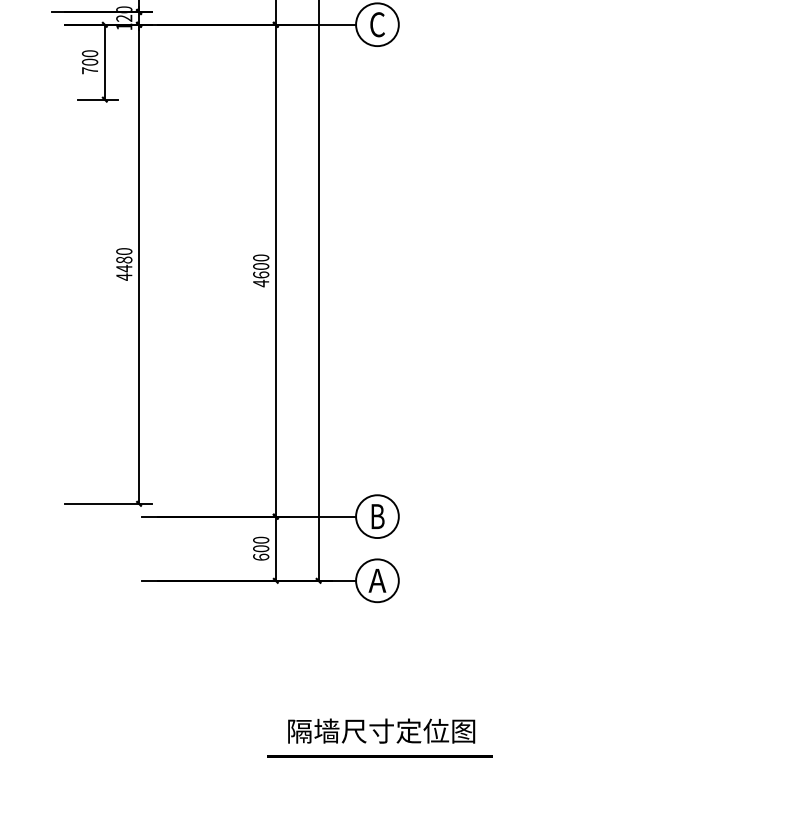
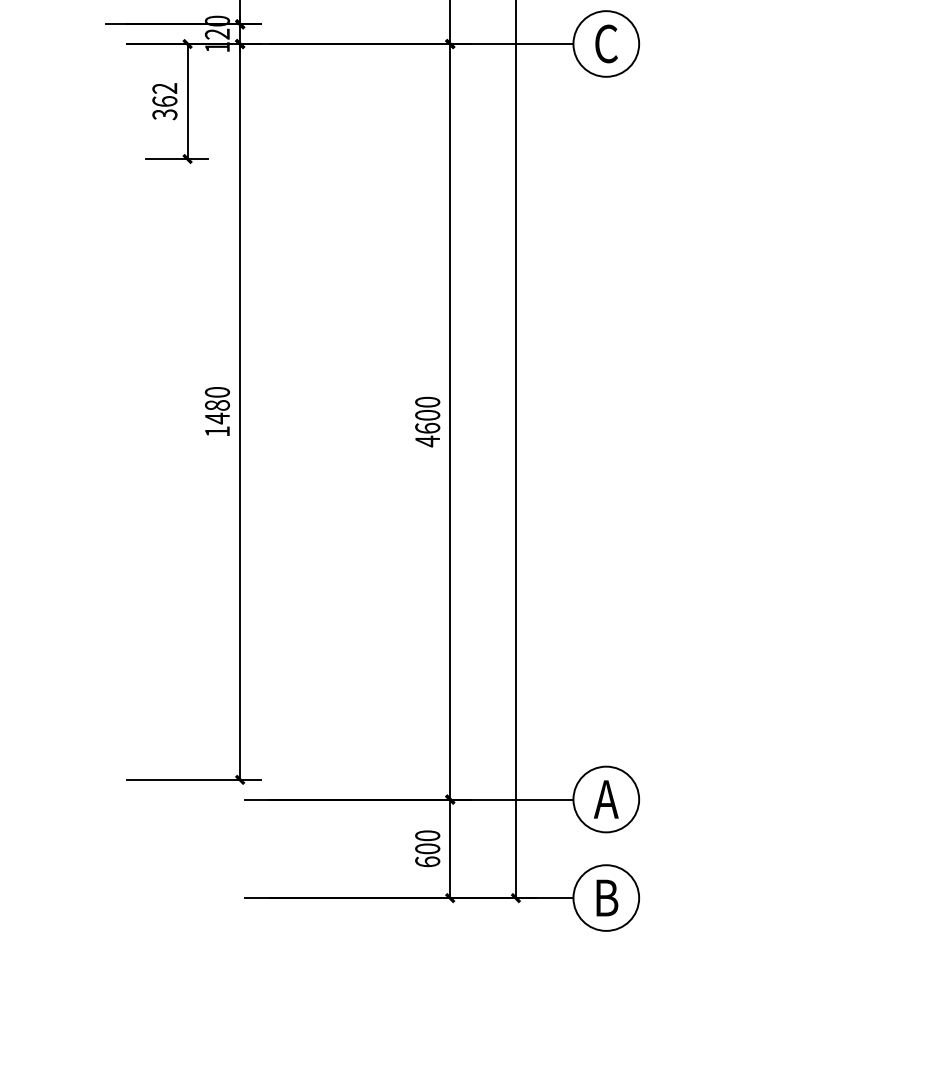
text: (90, 62) -> (165, 101), 700 -> 362
text: (124, 276) -> (217, 430), 4480 -> 1480
text: (377, 516) -> (606, 799), B -> A
text: (377, 580) -> (606, 897), A -> B

